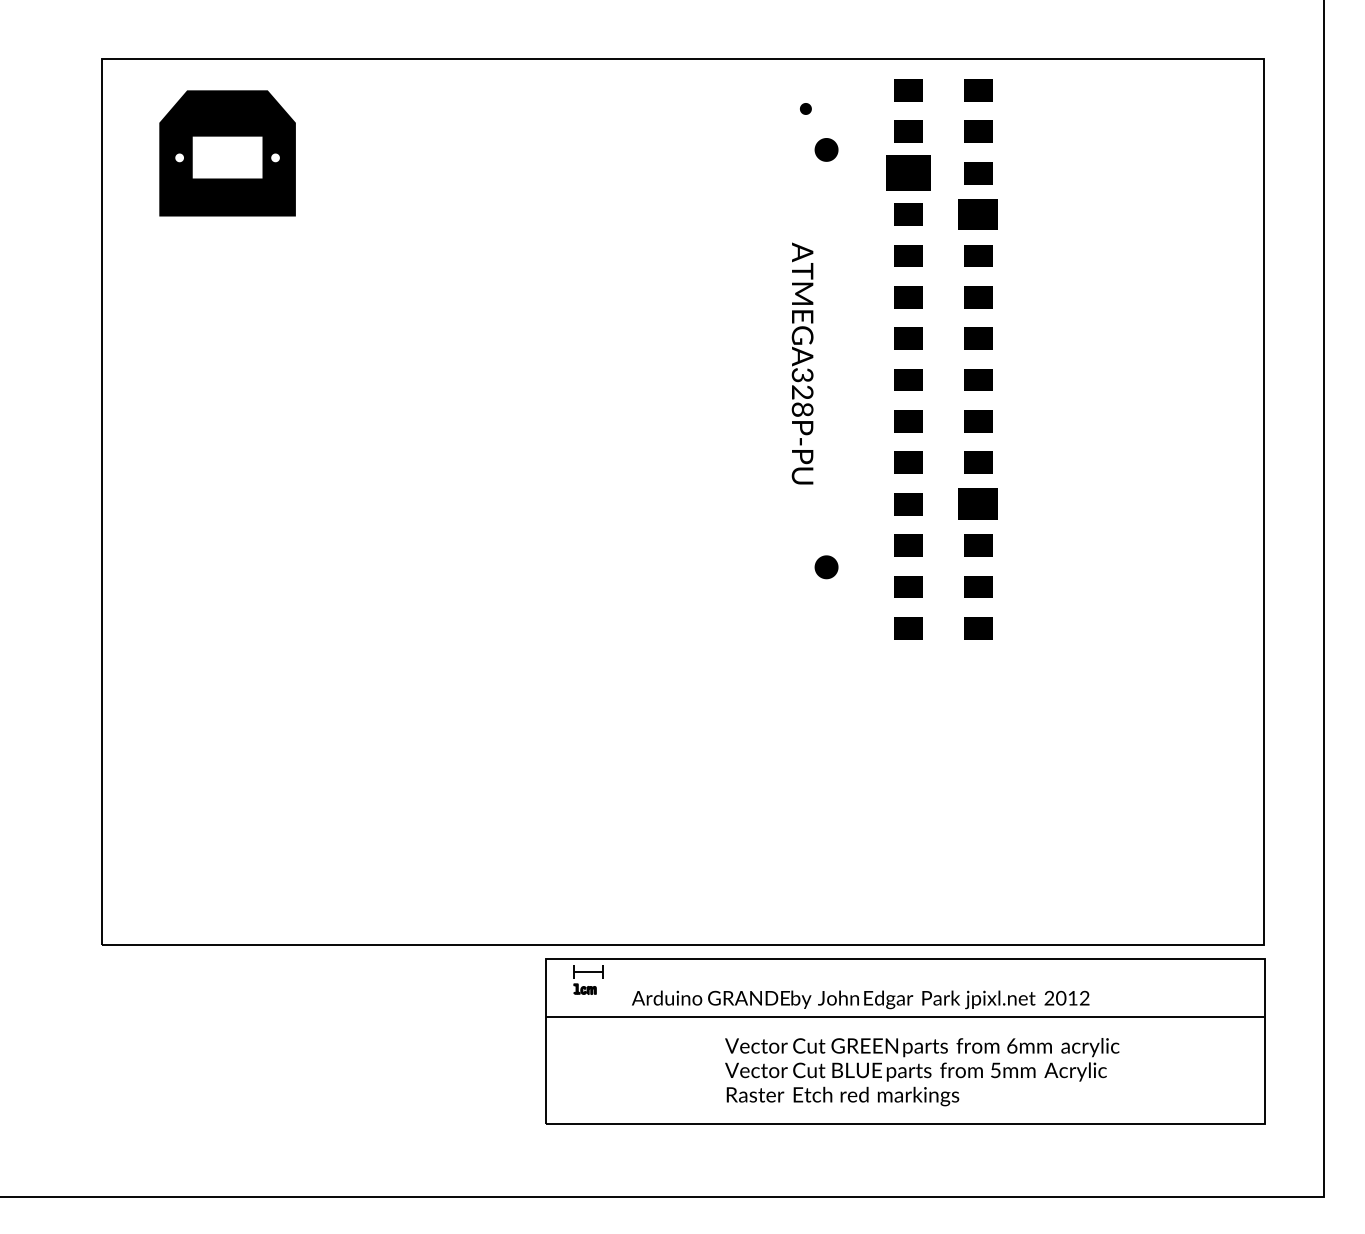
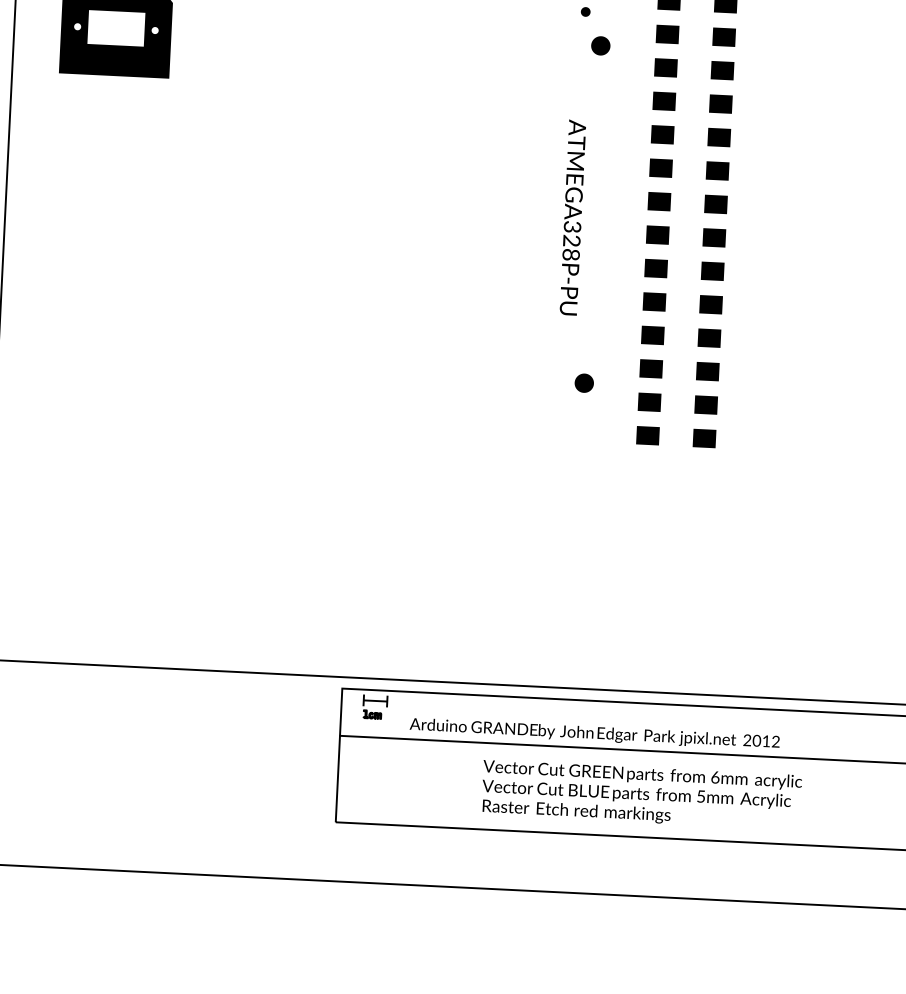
part: (908, 173) -> (666, 68), size x0.62
part: (978, 214) -> (721, 104), size x0.71
part: (978, 504) -> (709, 338), size x0.71

